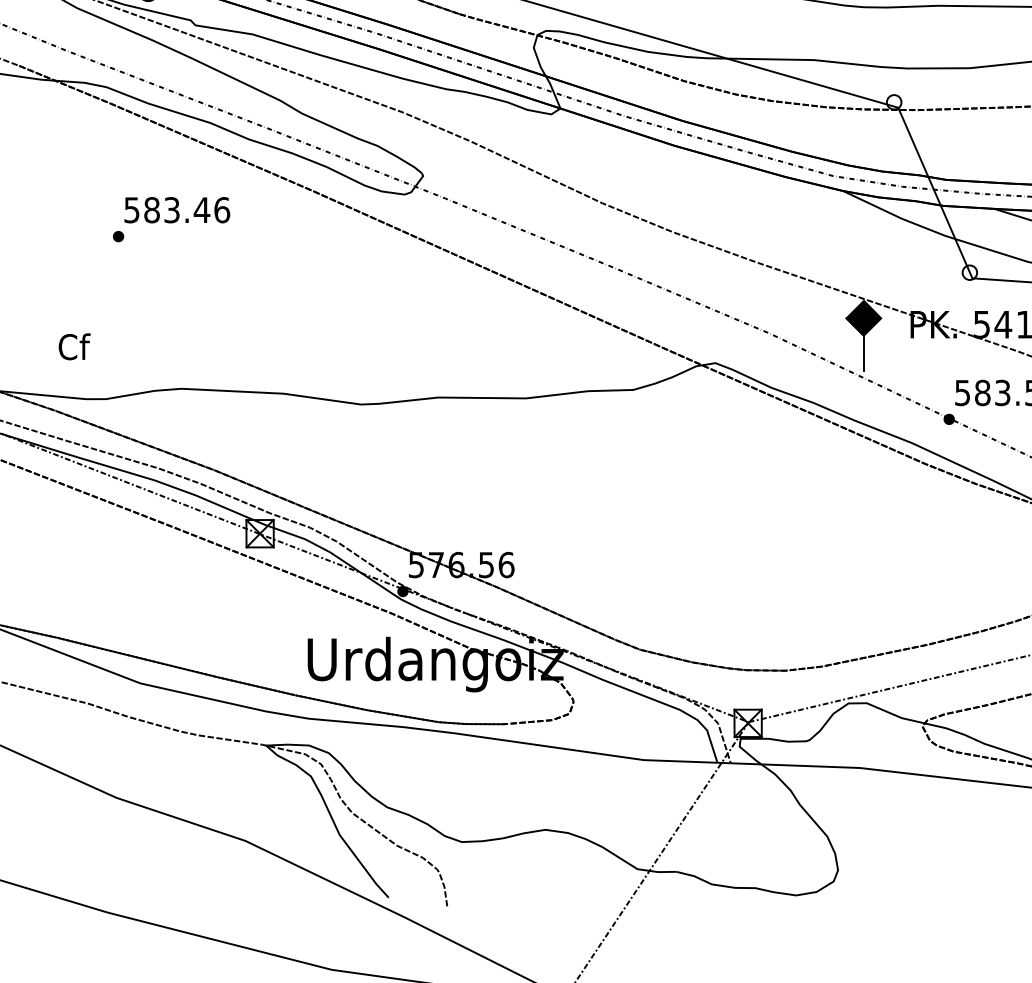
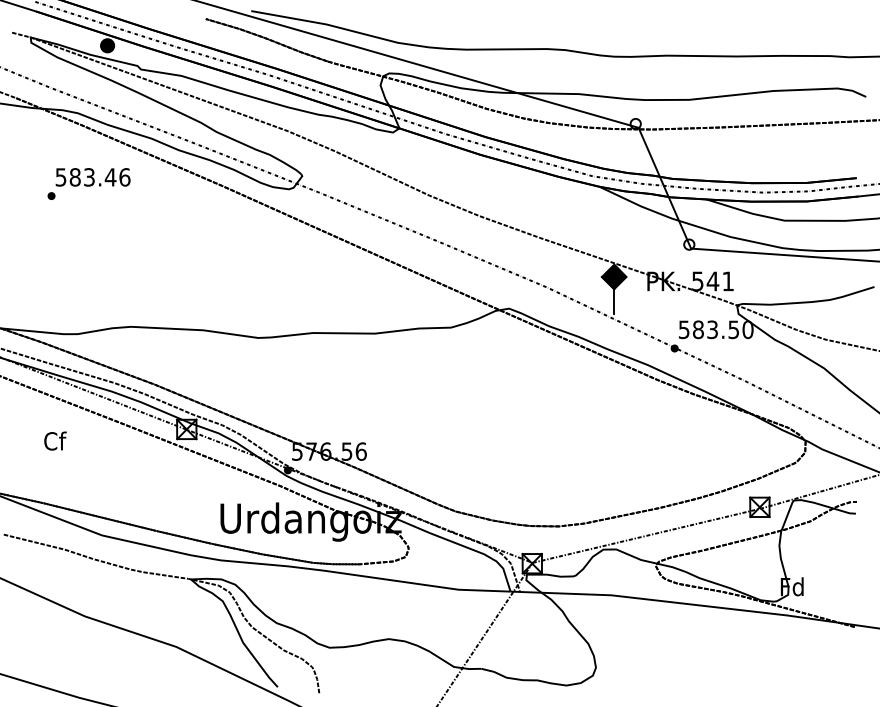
text: (170, 218) -> (88, 183), moved
text: (74, 345) -> (55, 440), moved

